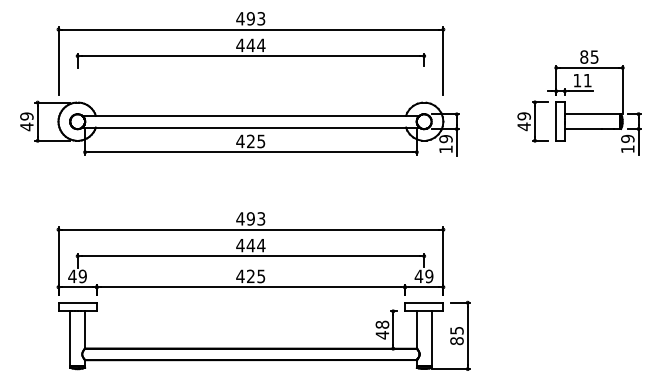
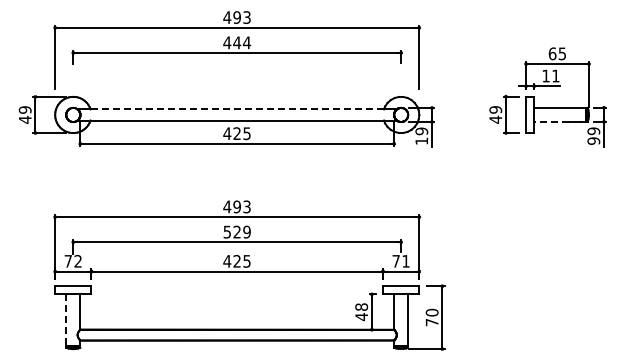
text: (584, 56) -> (552, 53), 85 -> 65
line: (251, 115) -> (237, 109), solid -> dashed
line: (583, 128) -> (551, 121), solid -> dashed
text: (627, 148) -> (593, 140), 19 -> 99
text: (251, 244) -> (237, 231), 444 -> 529
text: (76, 276) -> (72, 261), 49 -> 72
text: (423, 276) -> (400, 261), 49 -> 71
text: (456, 335) -> (431, 317), 85 -> 70
line: (70, 338) -> (66, 320), solid -> dashed

